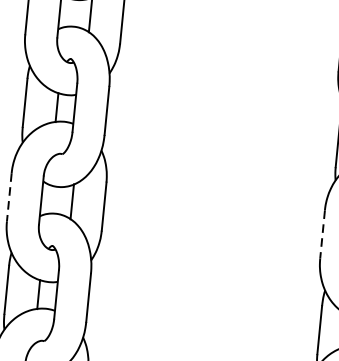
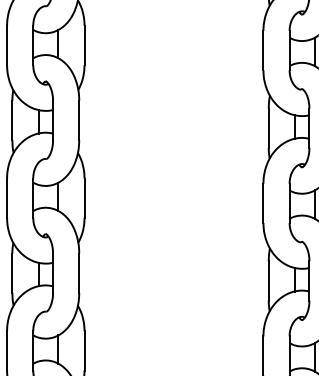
line: (9, 197) -> (7, 198), dashed -> solid
line: (322, 234) -> (263, 203), dashed -> solid

